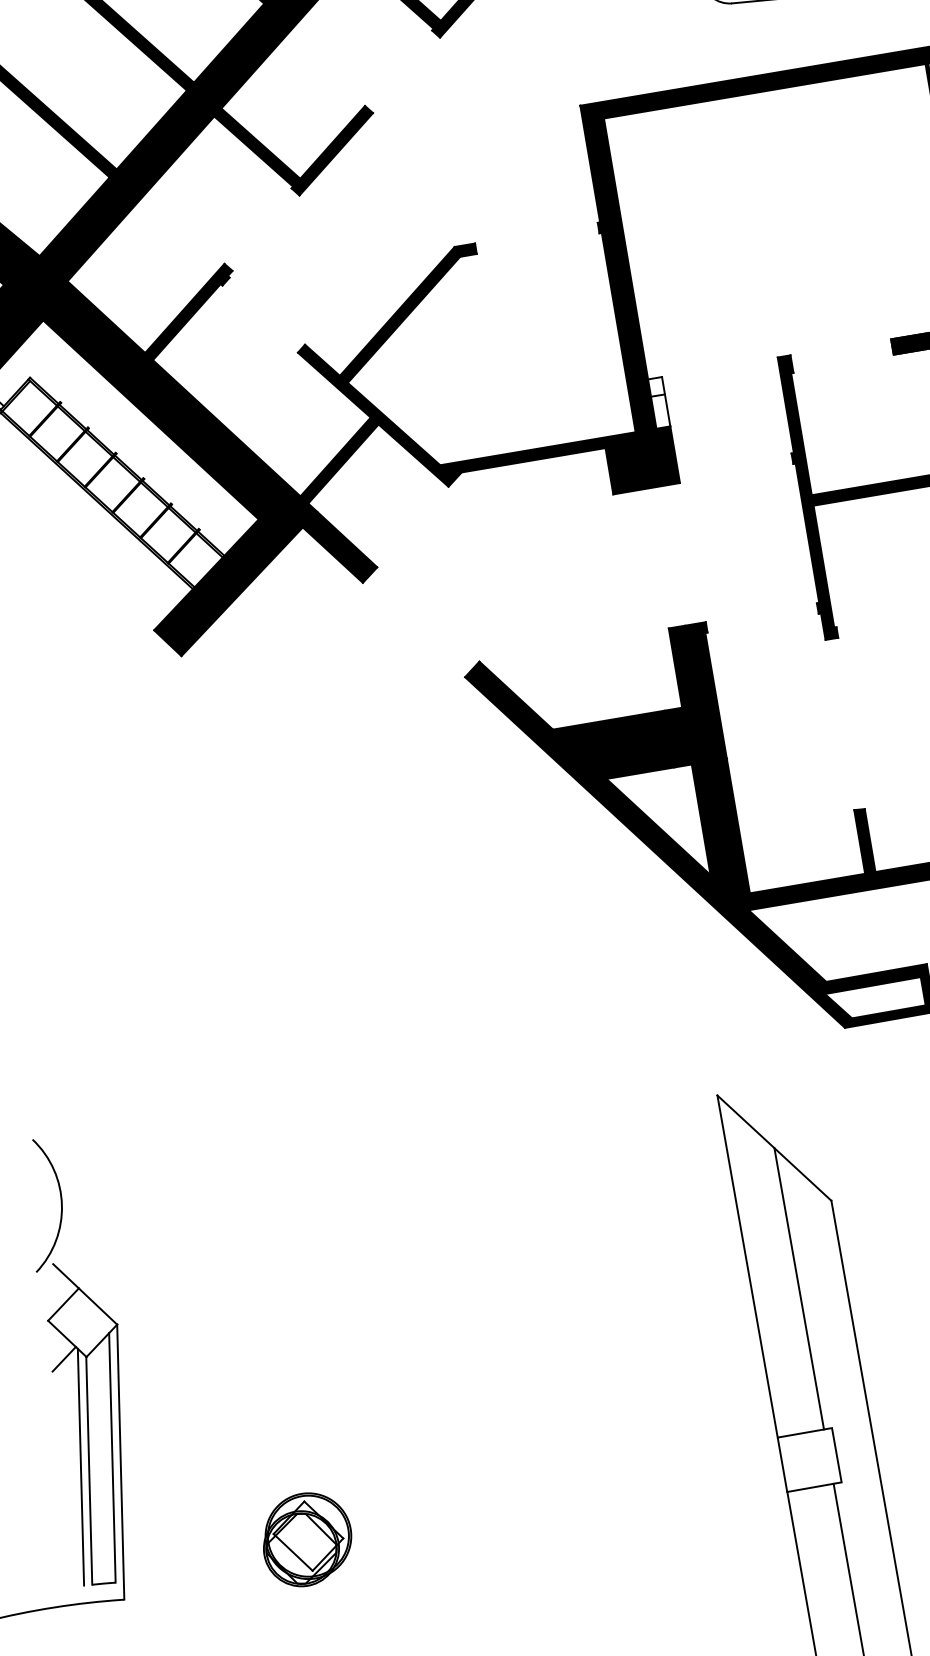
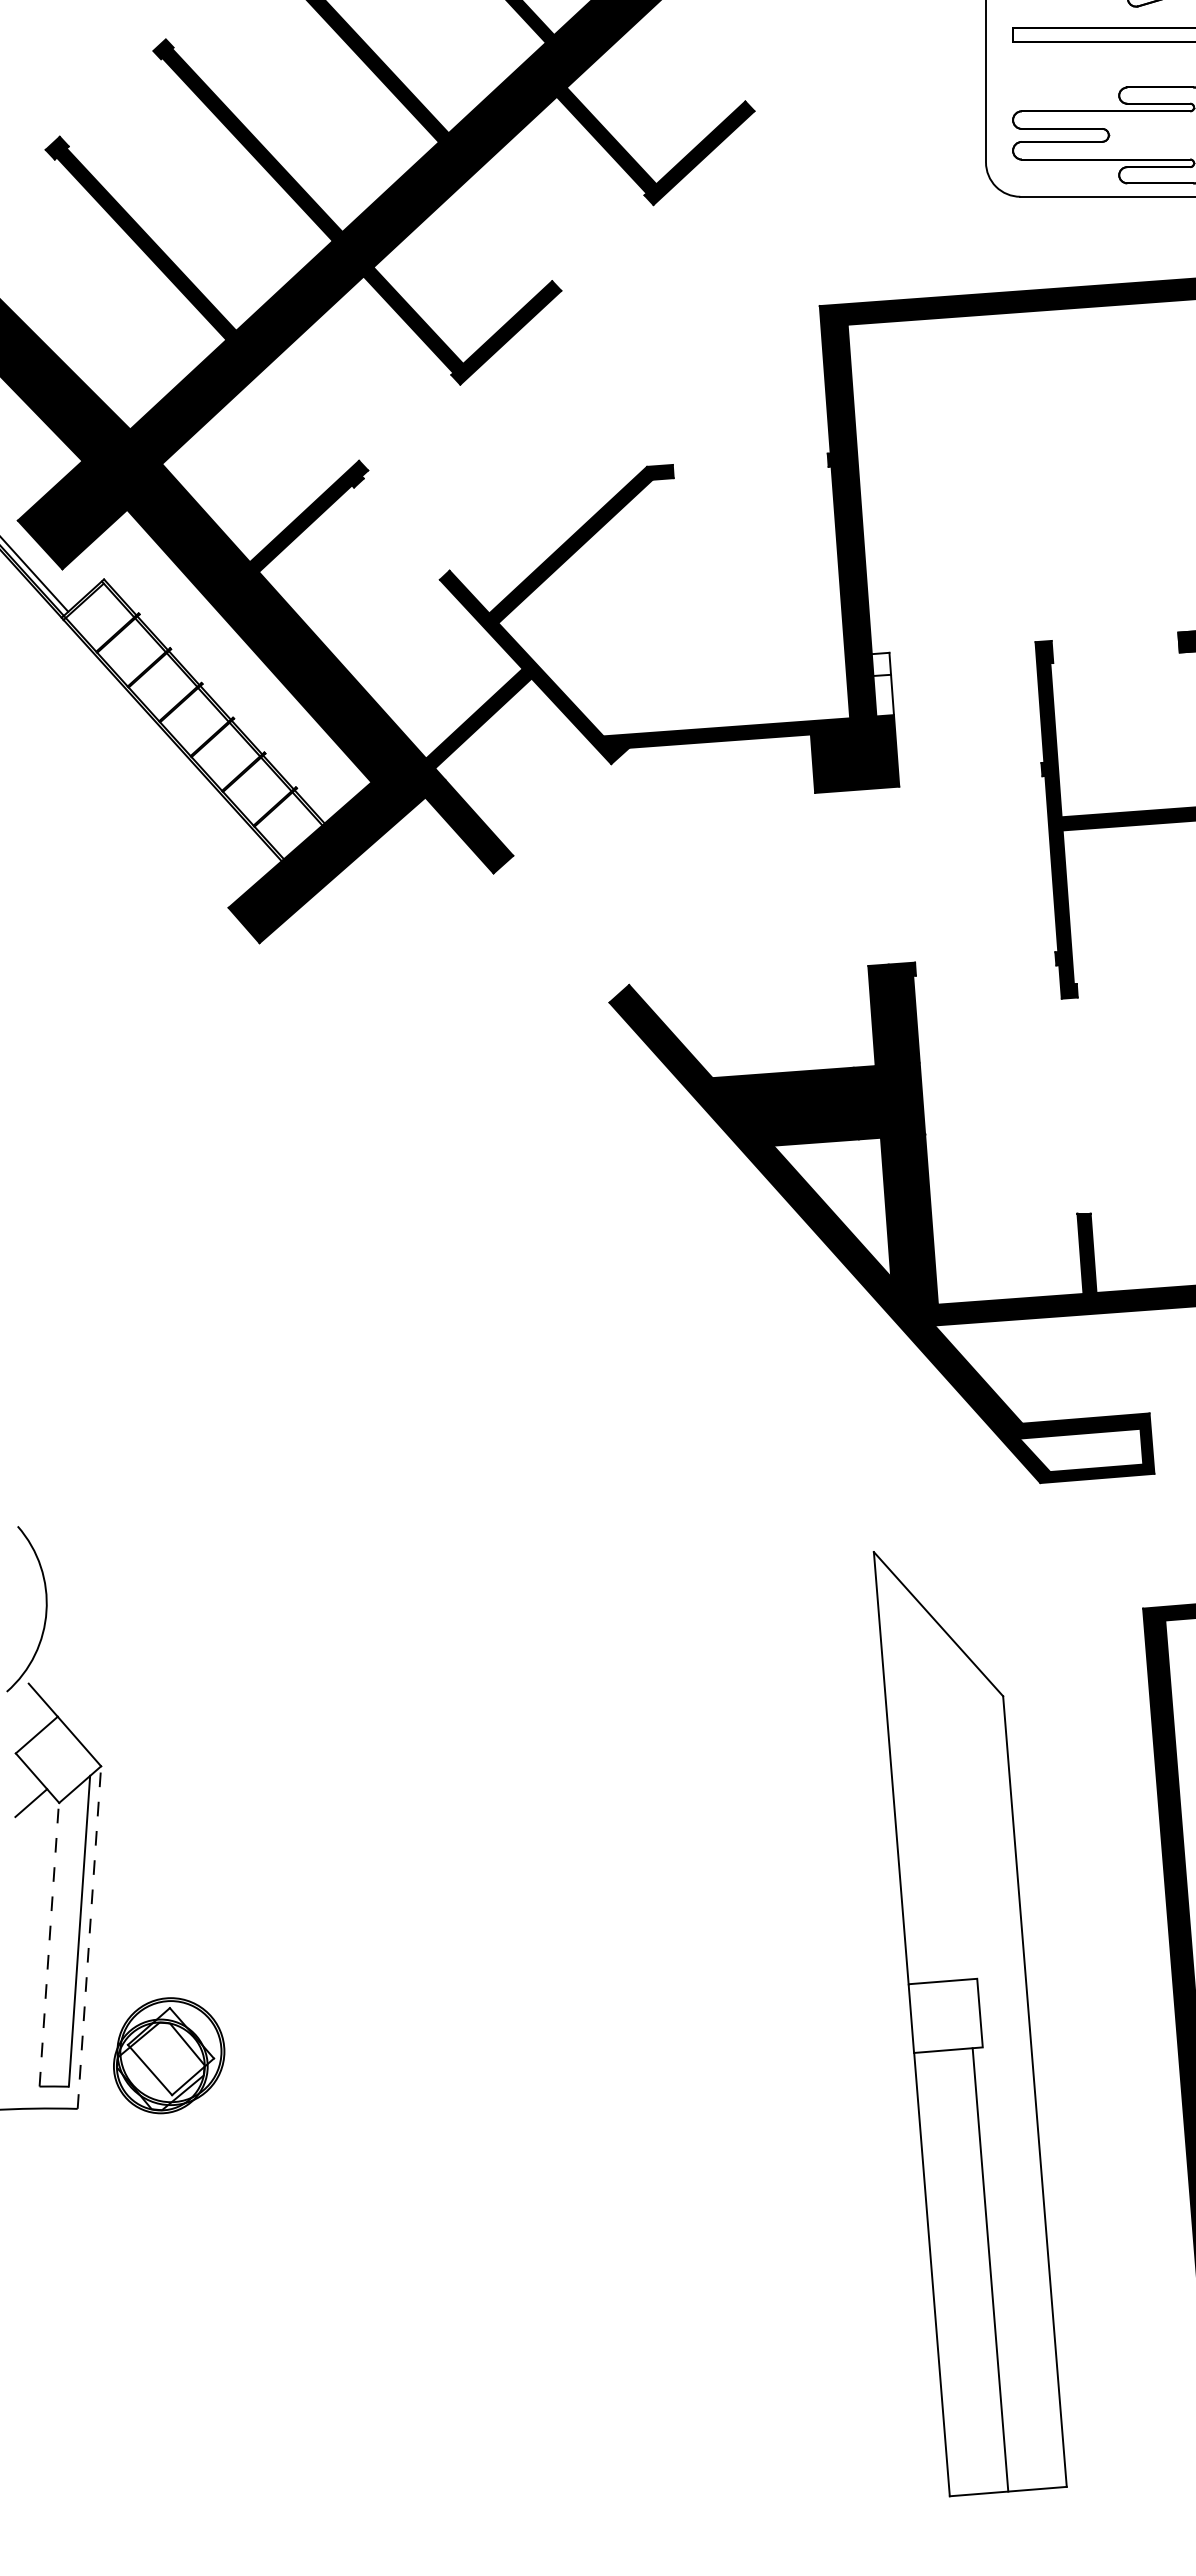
line: (798, 1288) -> (952, 1801), removed
line: (120, 1462) -> (89, 1937), solid -> dashed
line: (81, 1466) -> (39, 1938), removed
line: (89, 1470) -> (49, 1944), solid -> dashed
part: (307, 1539) -> (169, 2055), moved

